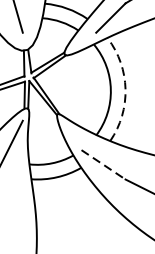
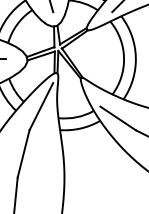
arc: (125, 89) -> (135, 57), dashed -> solid
line: (103, 164) -> (118, 118), dashed -> solid

